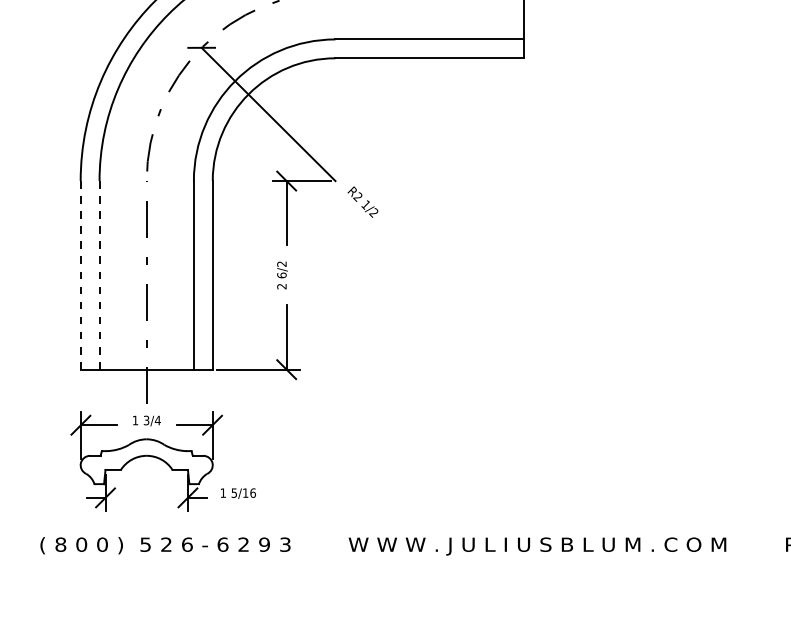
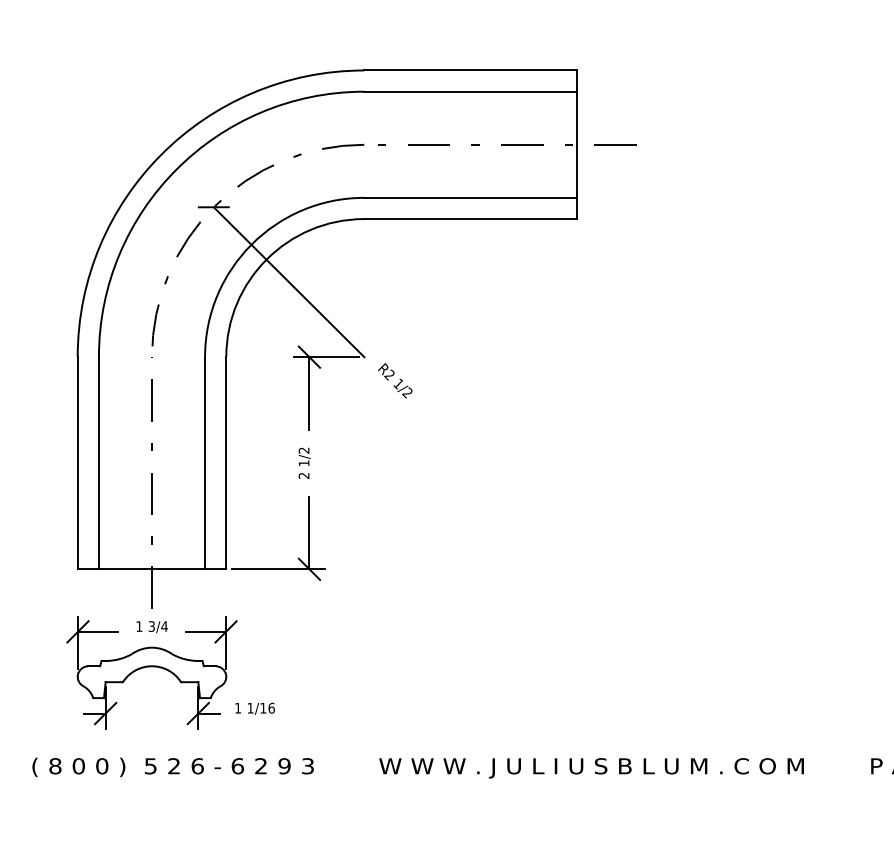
line: (80, 274) -> (77, 462), dashed -> solid
line: (99, 274) -> (98, 462), dashed -> solid
text: (281, 275) -> (303, 463), 6/2 -> 1/2
text: (234, 493) -> (250, 708), 5/16 -> 1/16

